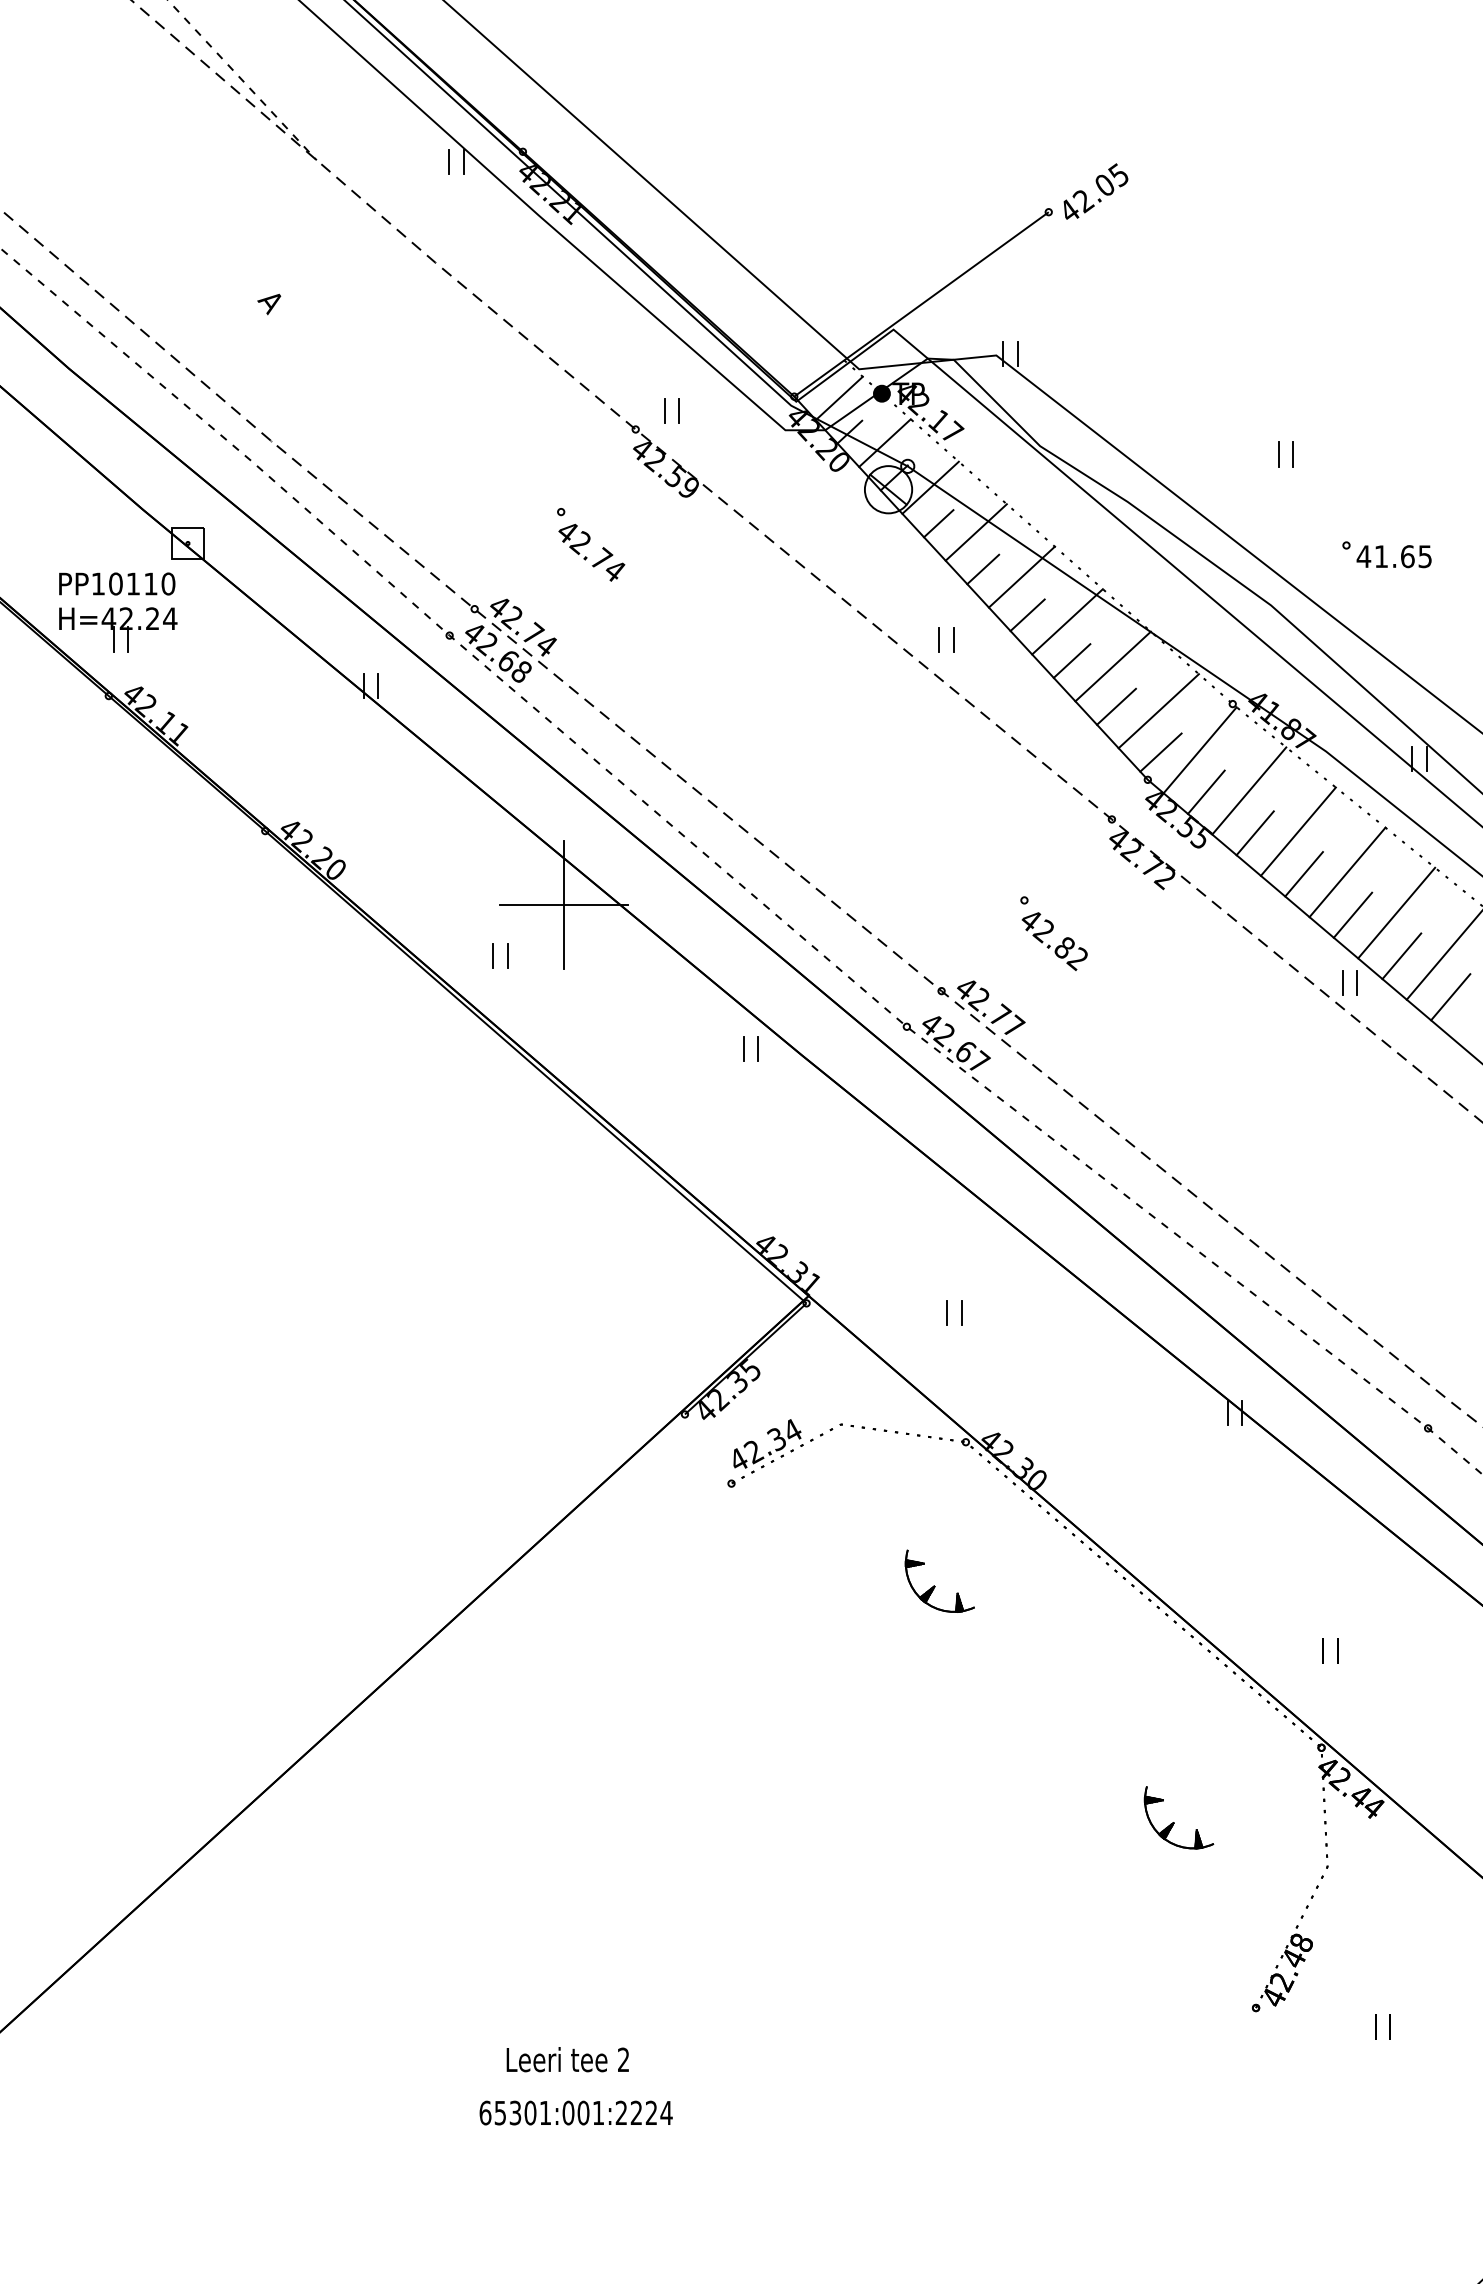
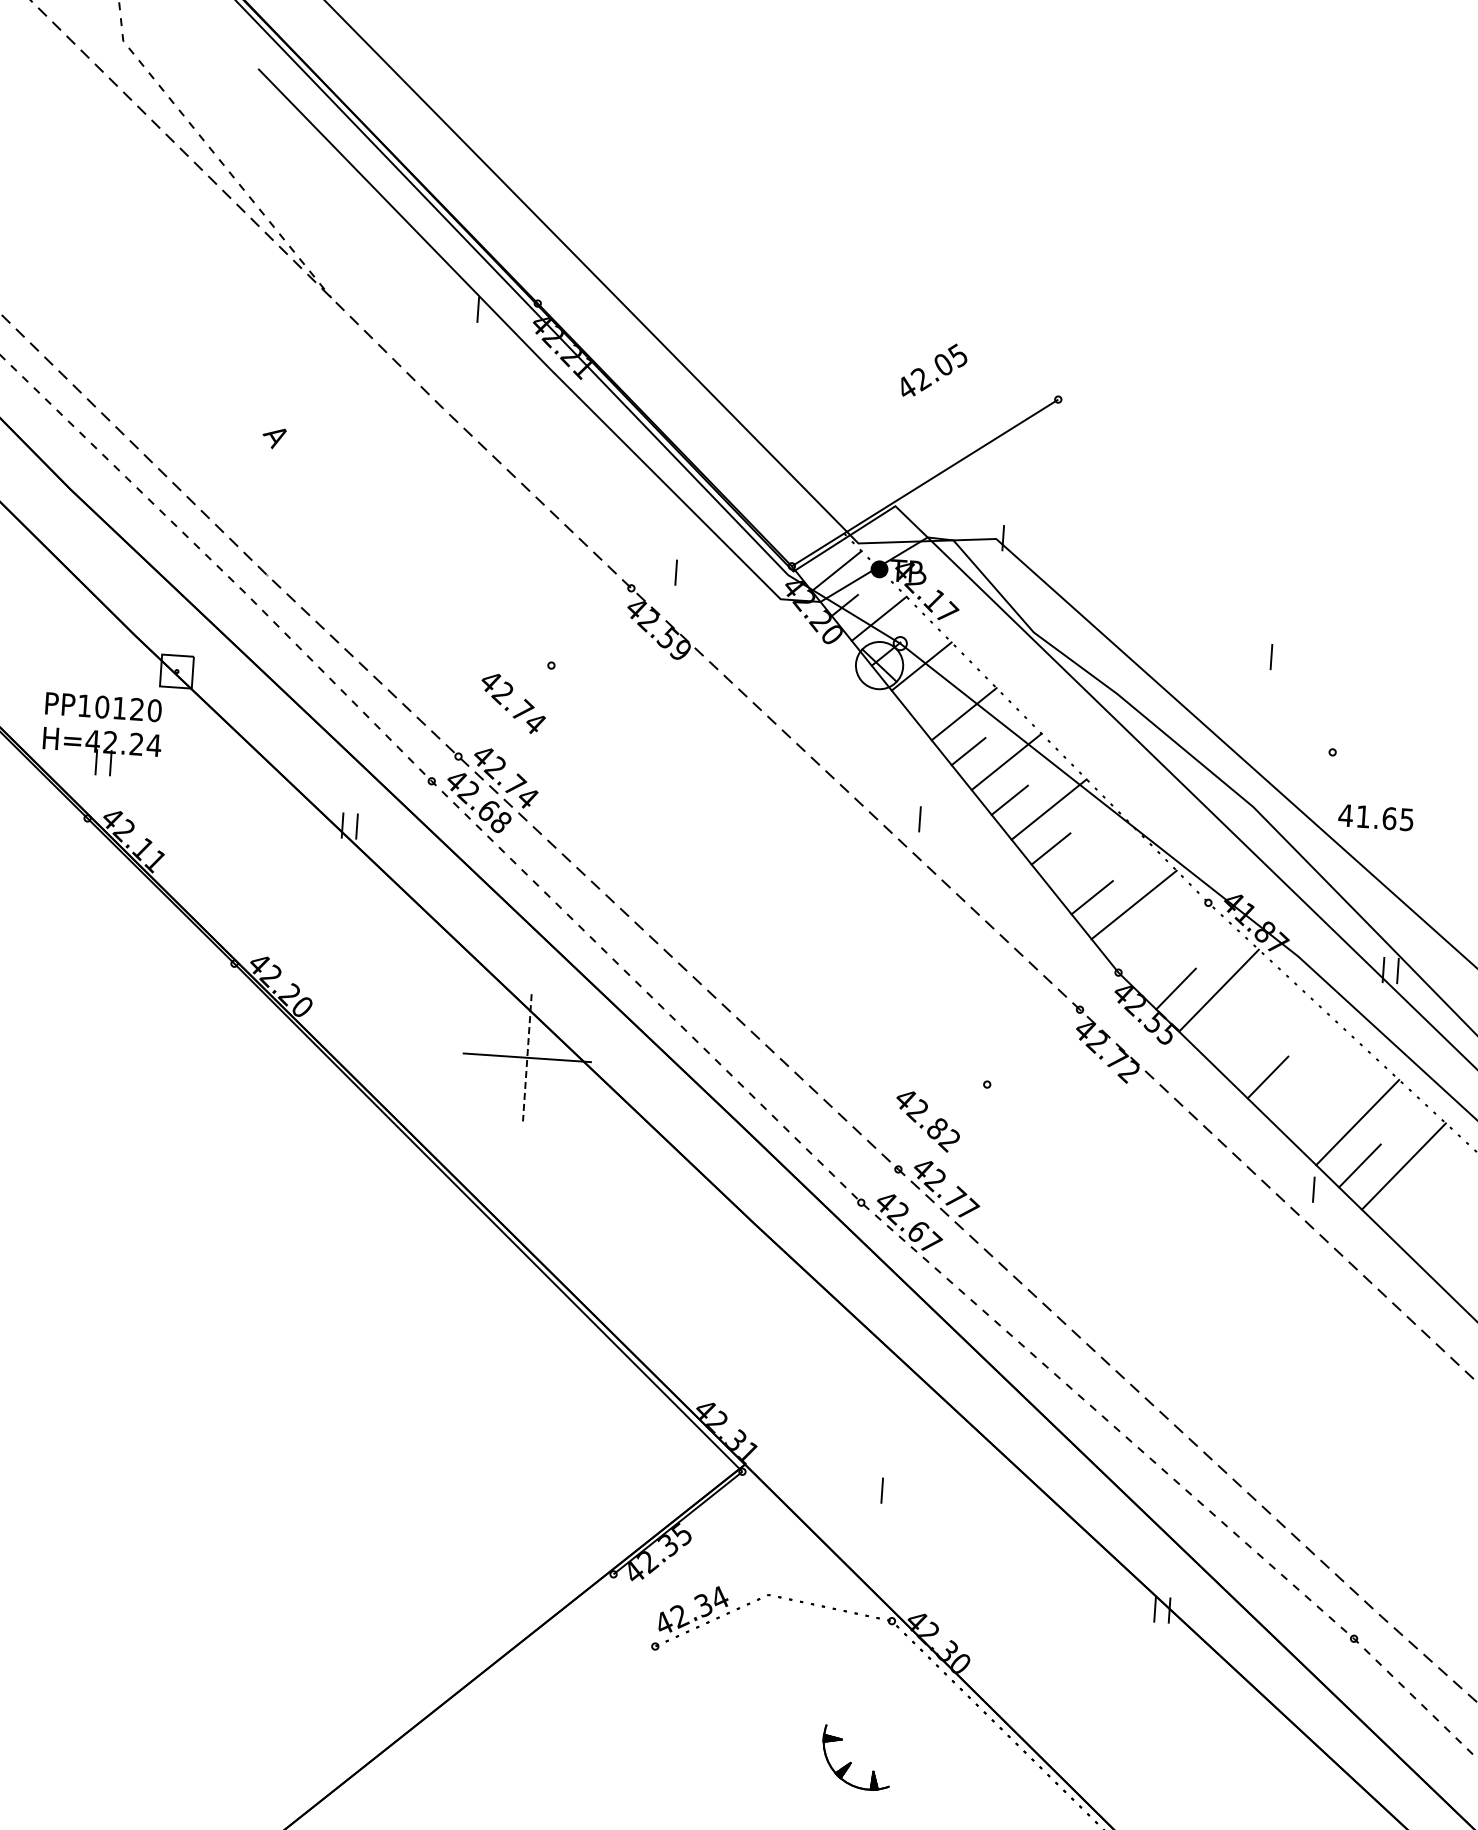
line: (449, 161) -> (463, 308), removed
text: (1095, 191) -> (933, 370), moved
line: (1017, 354) -> (1017, 539), removed
line: (664, 410) -> (661, 571), removed
line: (1293, 454) -> (1285, 657), removed
line: (938, 523) -> (927, 702), removed
text: (591, 552) -> (513, 703), moved
text: (1393, 556) -> (1375, 817), moved
text: (150, 583) -> (136, 708), PP10110 -> PP10120
line: (953, 640) -> (934, 820), removed
line: (1112, 666) -> (1090, 857), removed
line: (1199, 750) -> (1172, 946), removed
line: (1160, 752) -> (1133, 946), removed
line: (1297, 831) -> (1264, 1034), removed
line: (1254, 833) -> (1221, 1033), removed
line: (1347, 872) -> (1311, 1078), removed
line: (563, 904) -> (527, 1057), solid -> dashed
line: (1352, 914) -> (1313, 1120), removed
text: (1054, 941) -> (927, 1121), moved
line: (493, 955) -> (453, 1103), removed
line: (507, 955) -> (467, 1104), removed
line: (1342, 982) -> (1298, 1188), removed
line: (1450, 997) -> (1405, 1210), removed
line: (743, 1049) -> (696, 1214), removed
line: (758, 1049) -> (711, 1215), removed
line: (961, 1312) -> (896, 1491), removed

